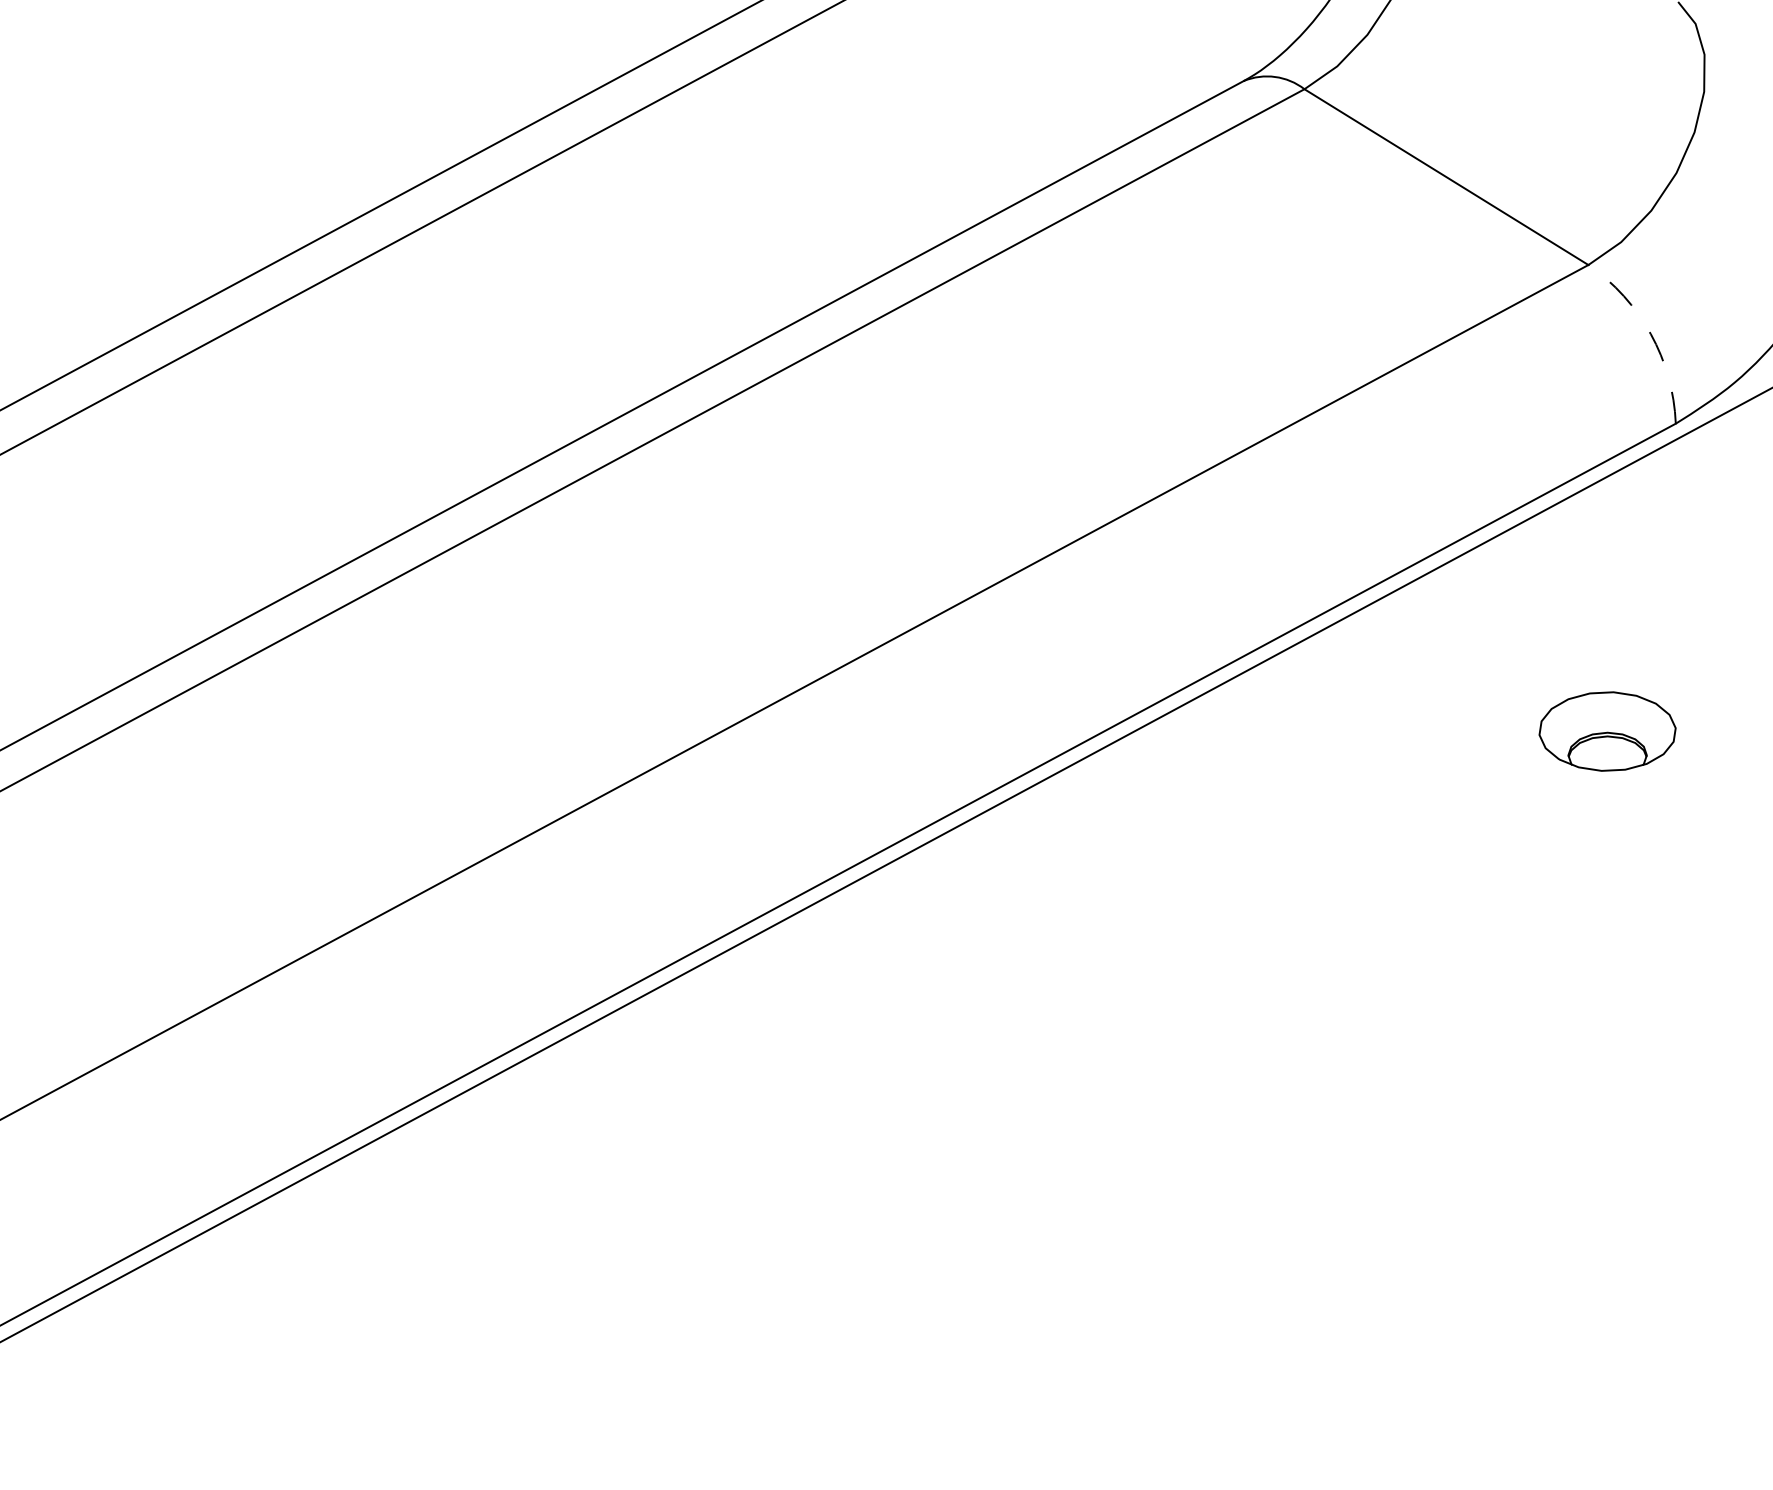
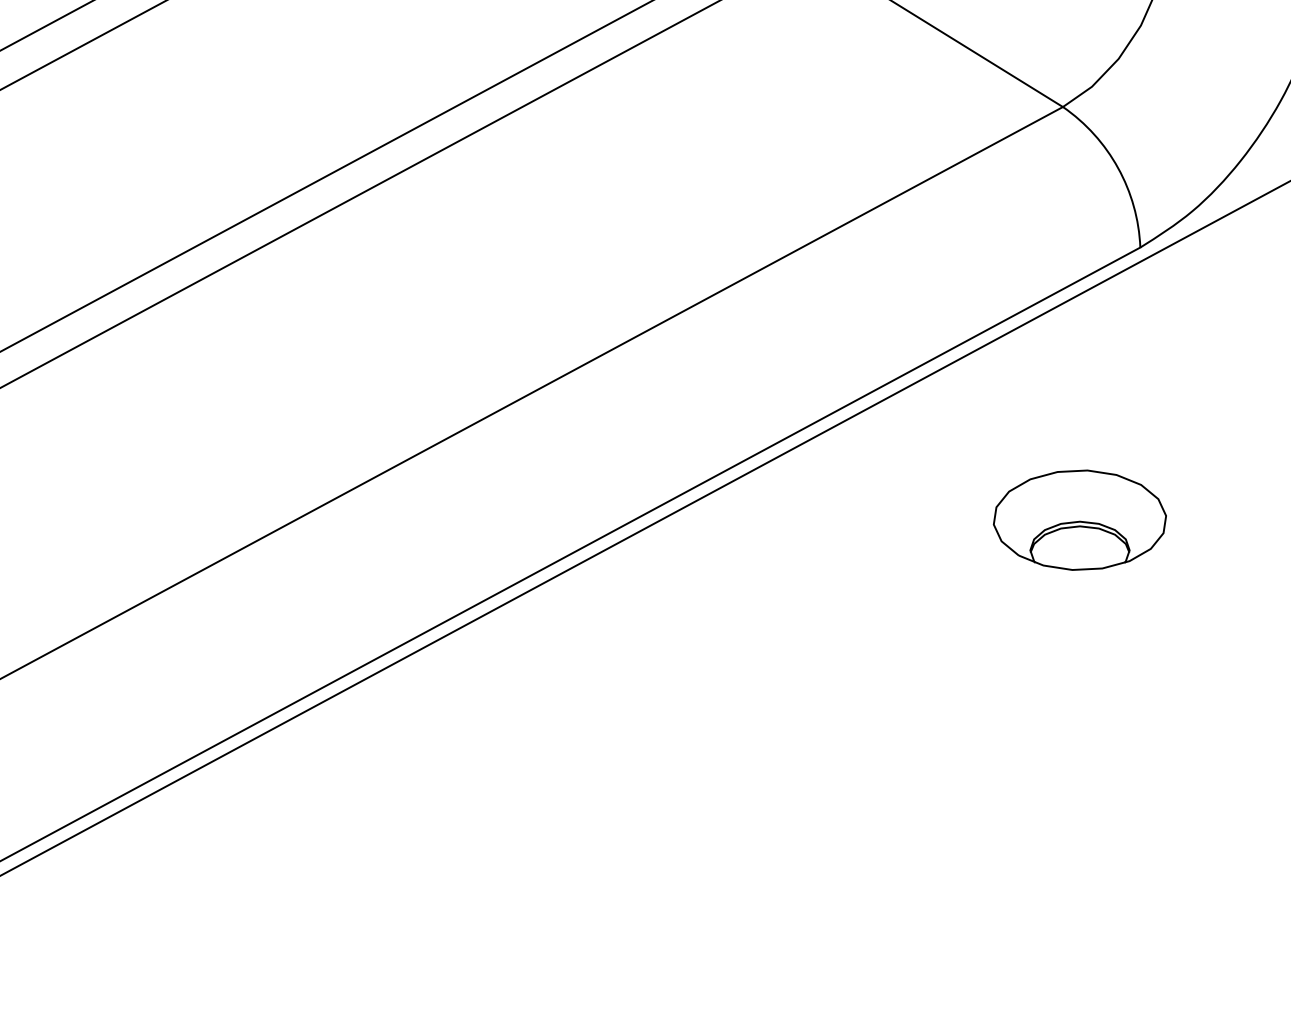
arc: (1650, 334) -> (1117, 168), dashed -> solid
part: (1607, 731) -> (1079, 520), size x1.43

